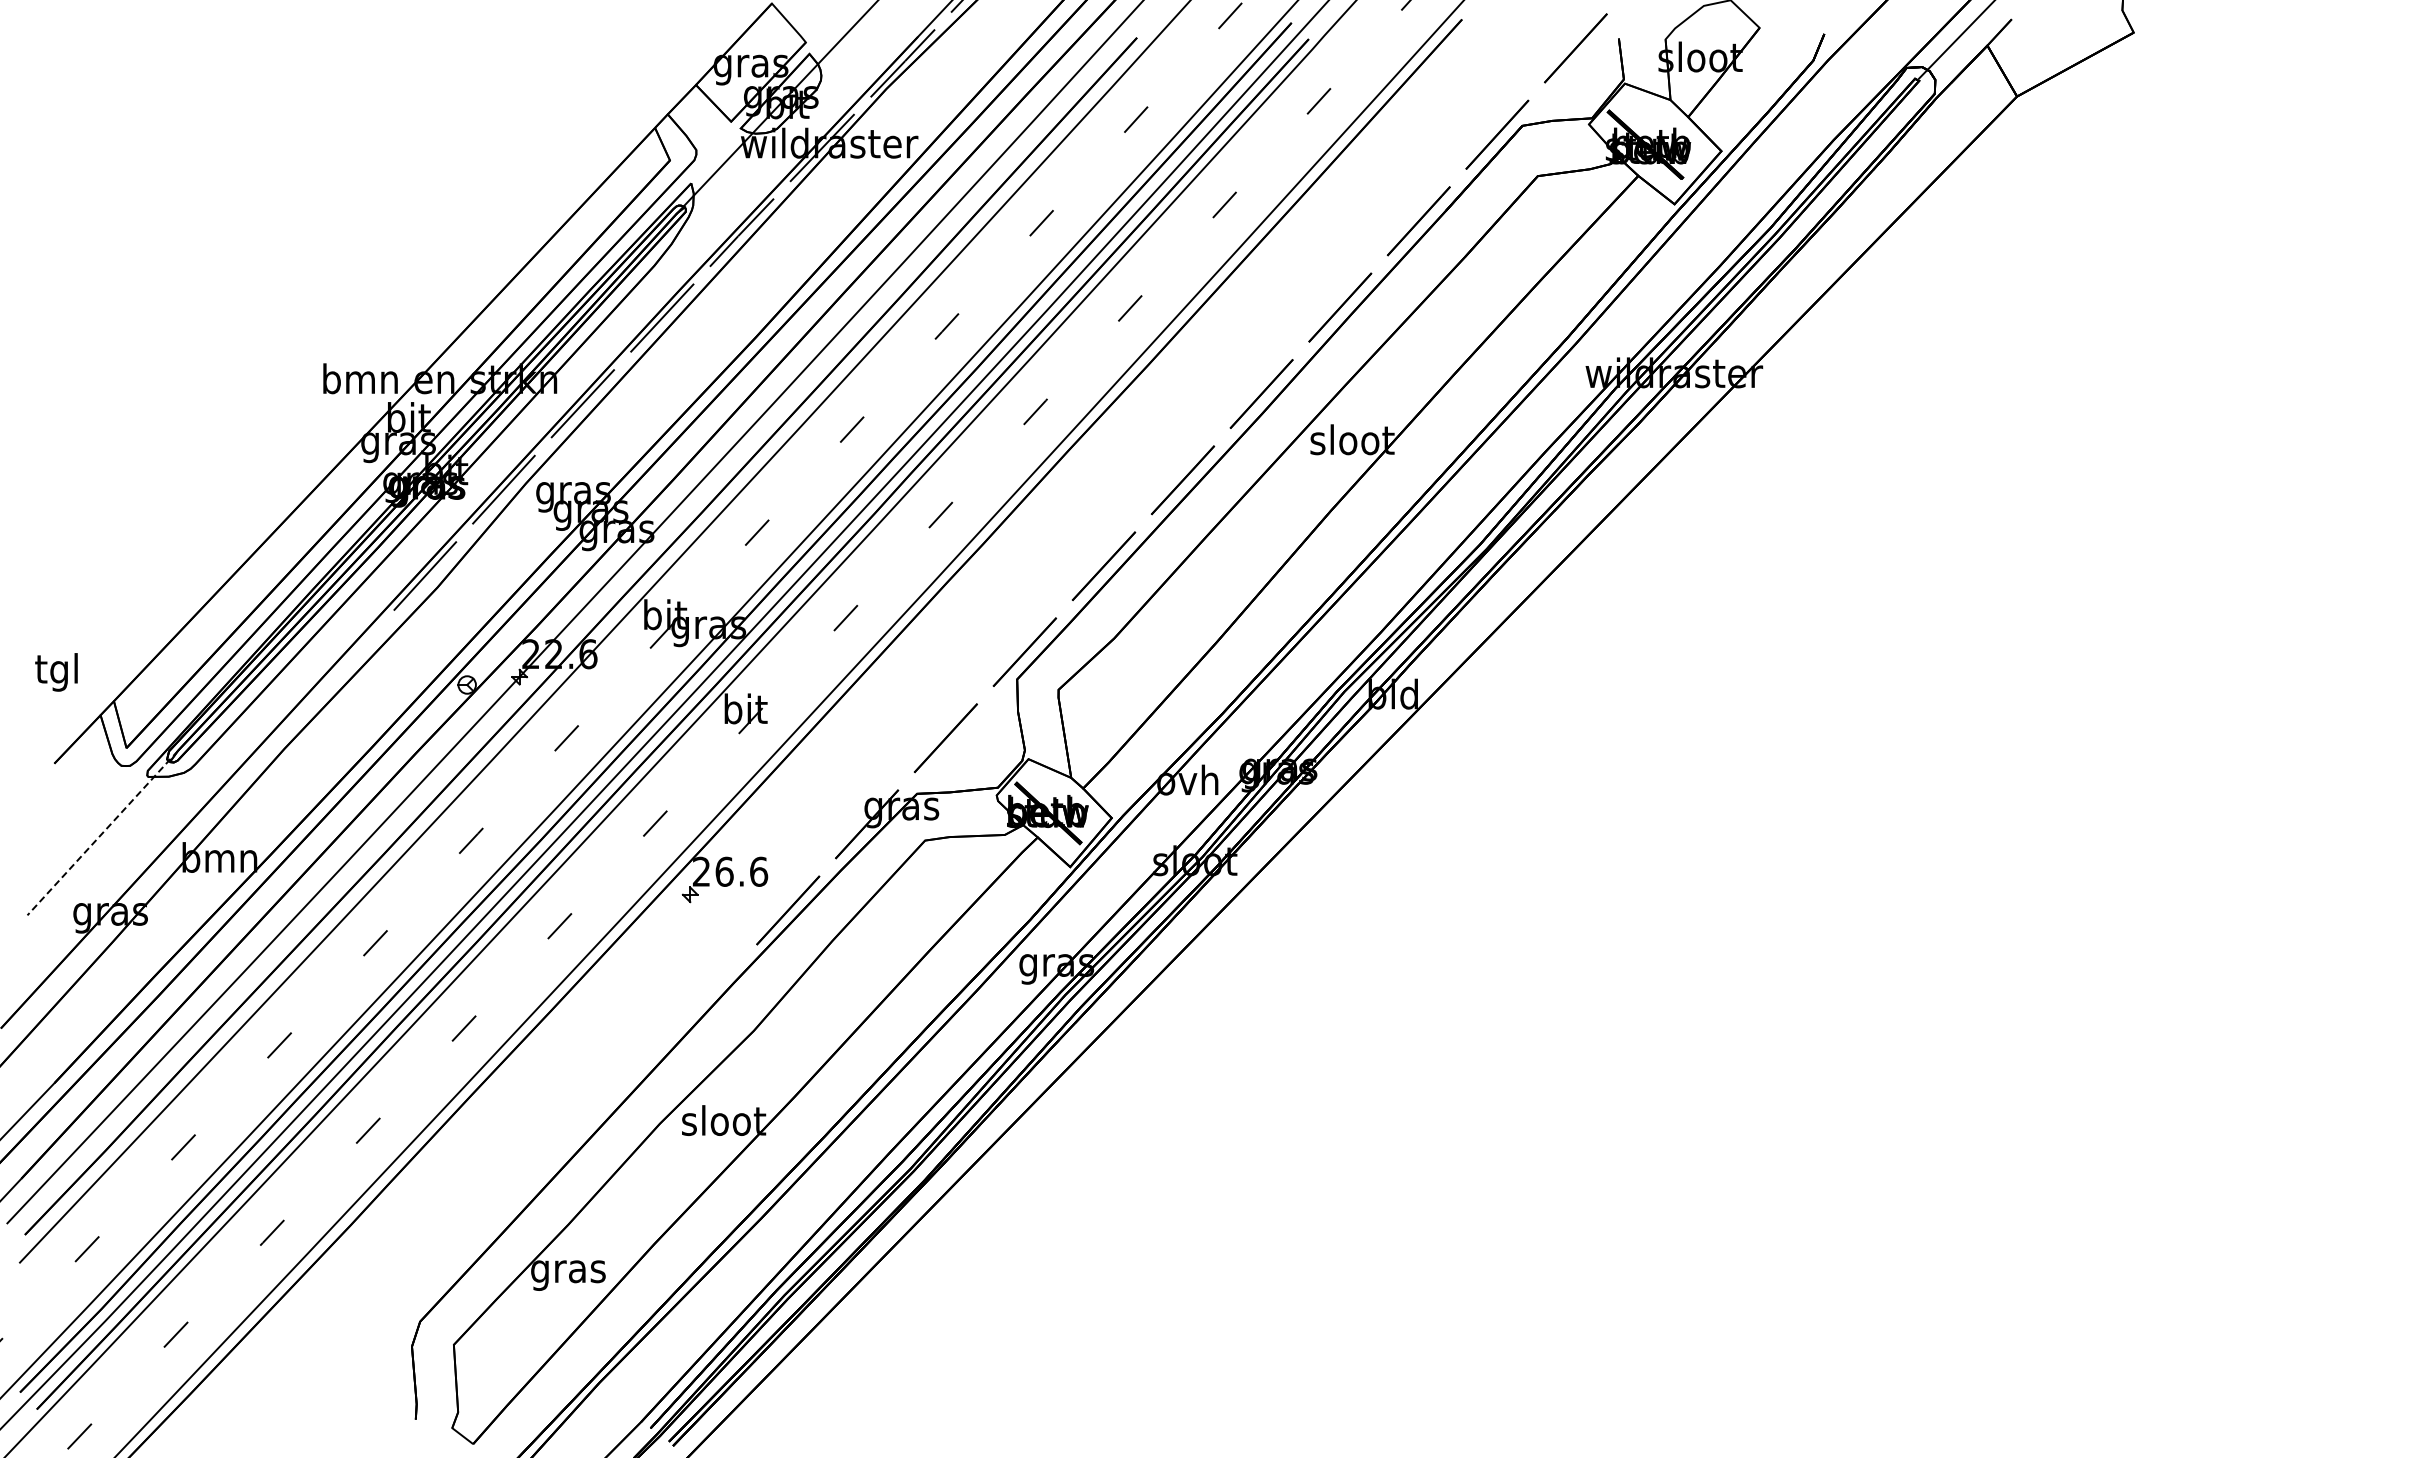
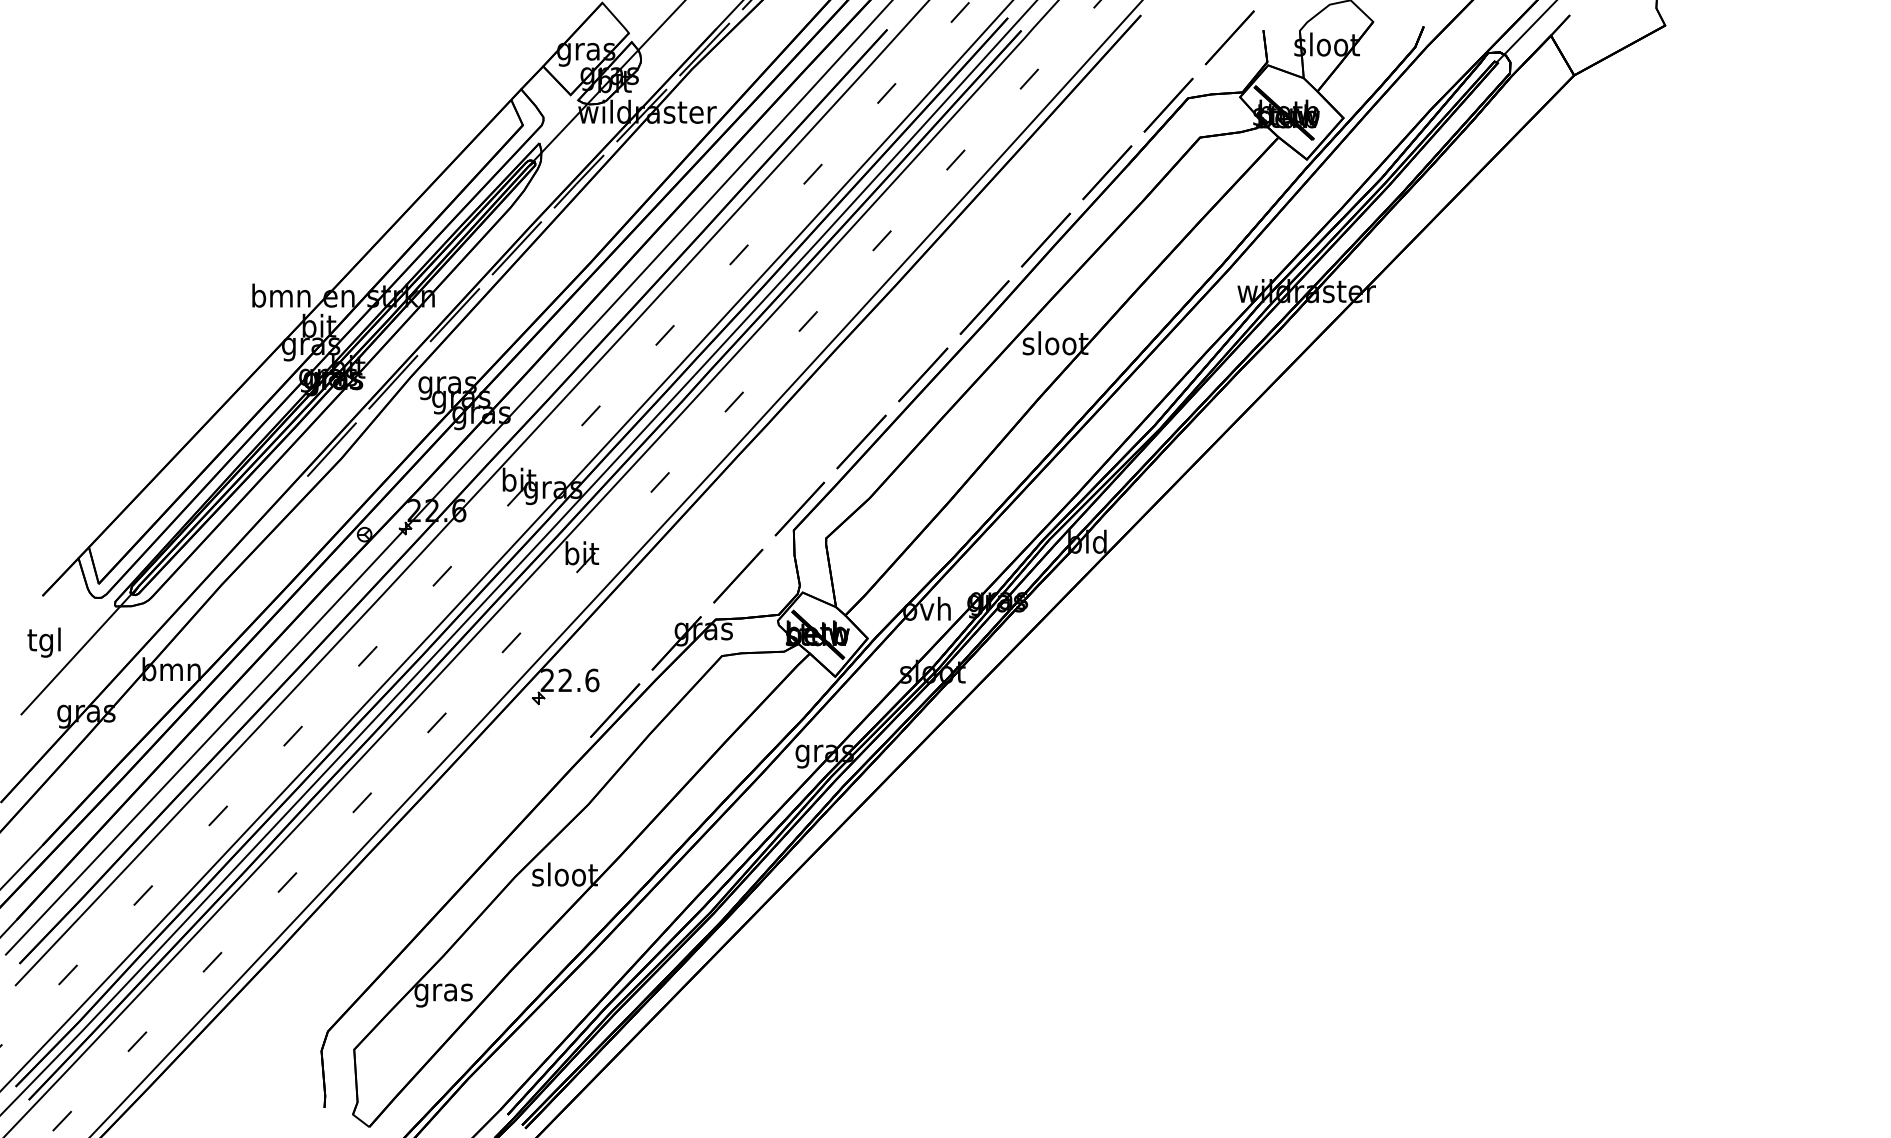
text: (56, 672) -> (44, 642), moved
line: (102, 833) -> (80, 650), dashed -> solid
text: (724, 871) -> (565, 680), 26.6 -> 22.6

